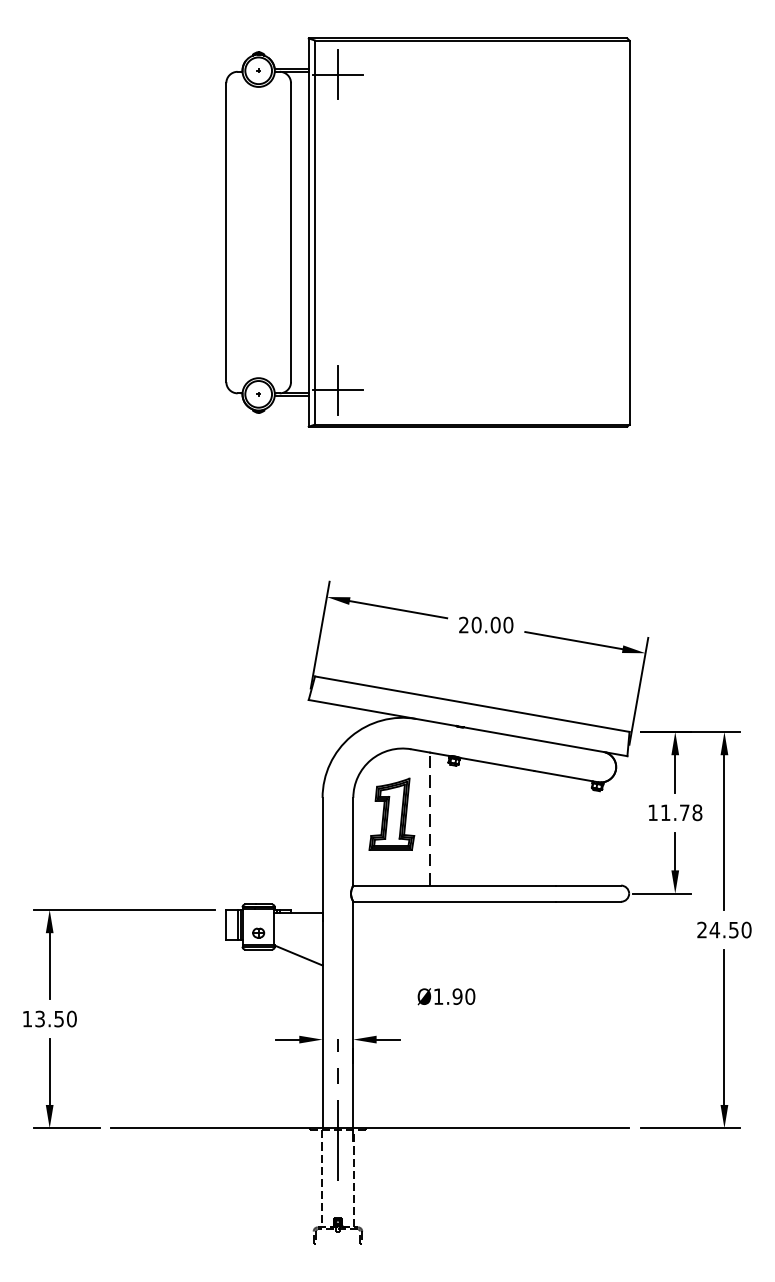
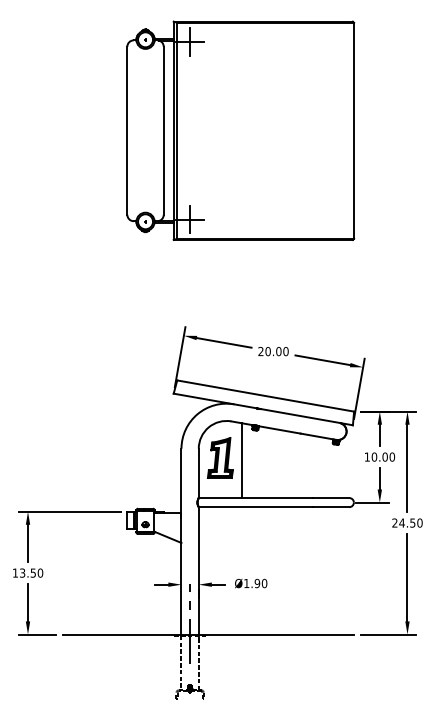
text: (681, 811) -> (383, 456), 11.78 -> 10.00
line: (429, 818) -> (241, 460), dashed -> solid
text: (447, 996) -> (251, 583), moved

